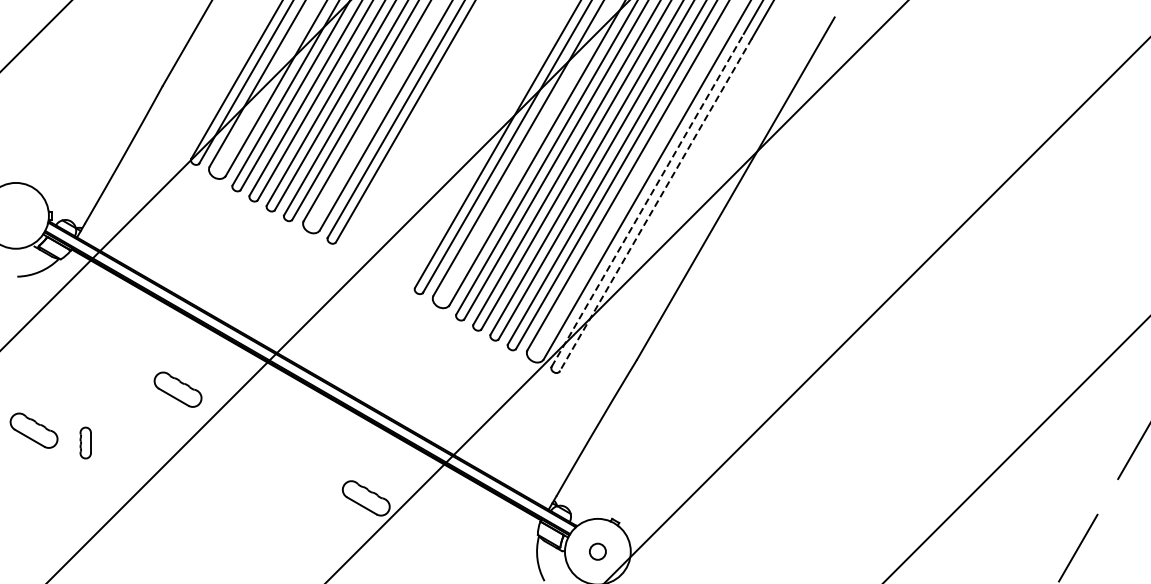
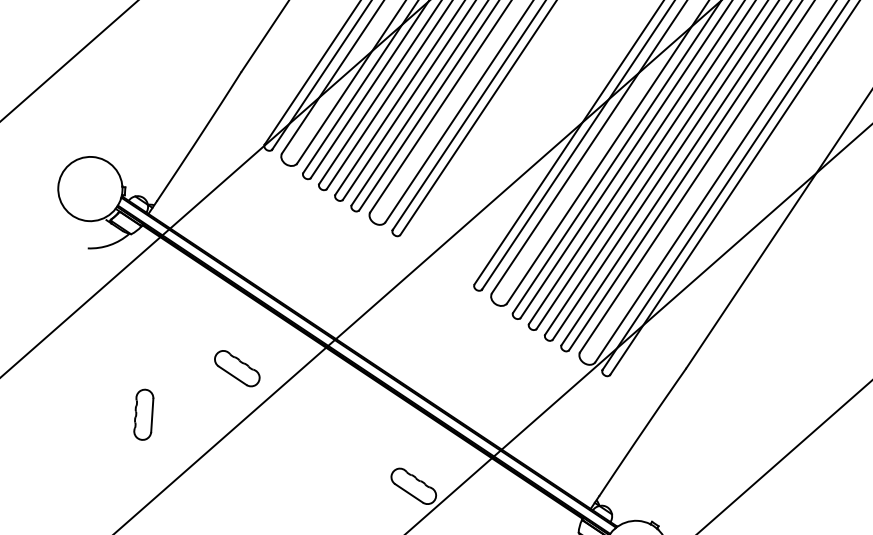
line: (648, 199) -> (707, 212), dashed -> solid
line: (655, 205) -> (713, 219), dashed -> solid
part: (33, 430) -> (93, 399), removed
part: (85, 442) -> (143, 414), size x1.67

